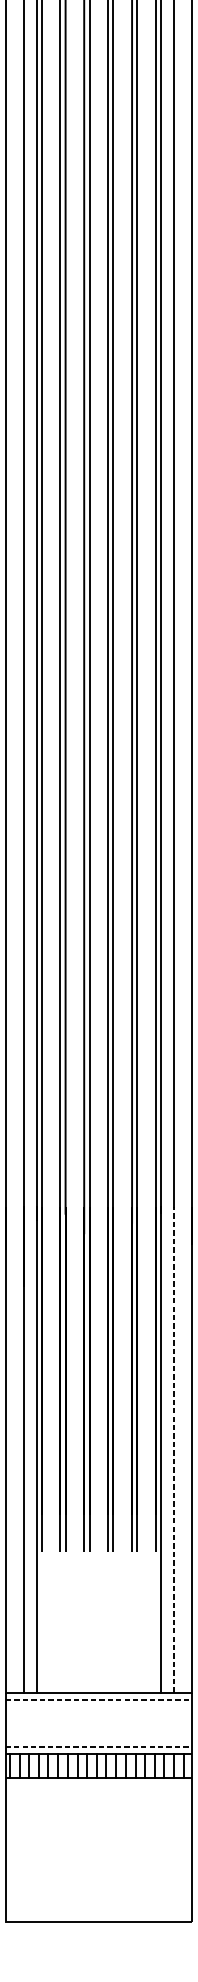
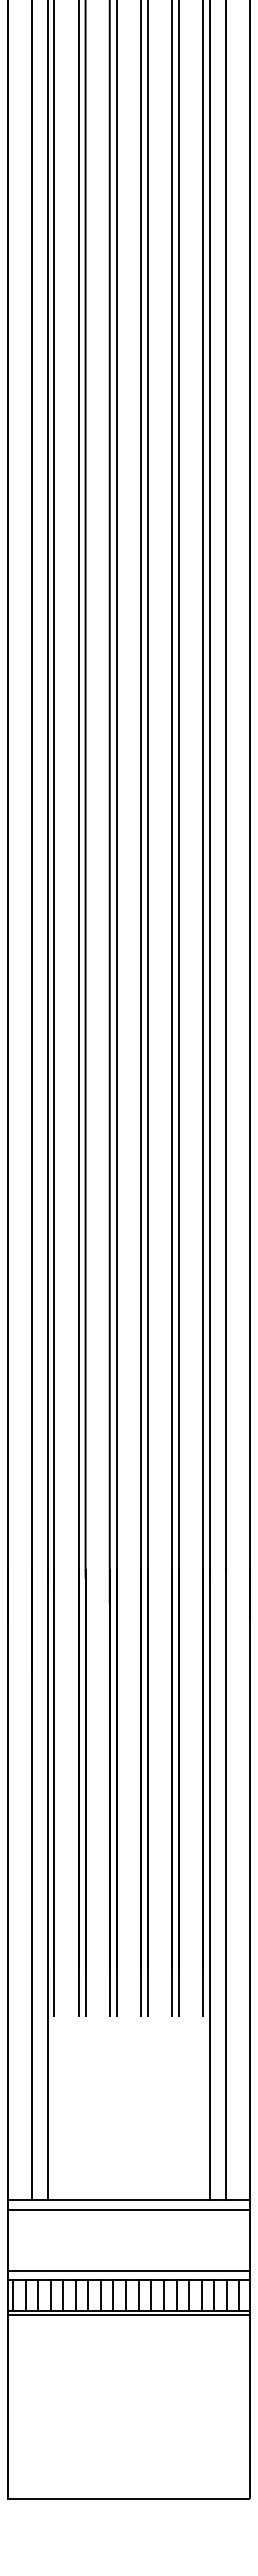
line: (174, 1449) -> (226, 1884), dashed -> solid
line: (99, 1700) -> (129, 2210), dashed -> solid
line: (99, 1747) -> (129, 2271), dashed -> solid
line: (98, 1780) -> (128, 2314), added

